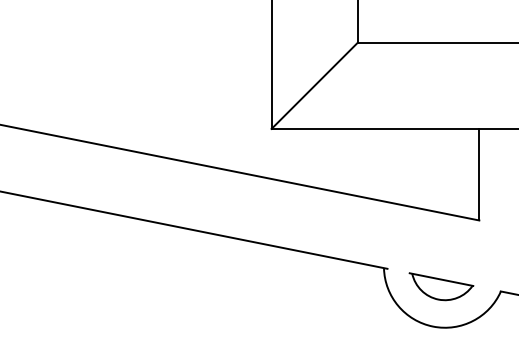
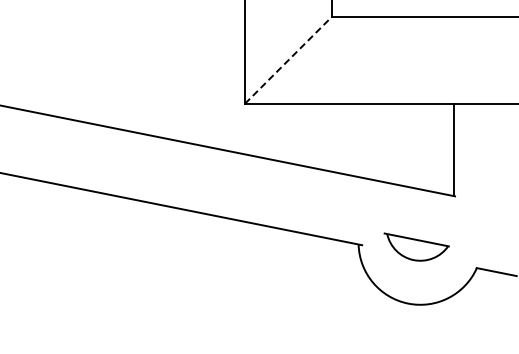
line: (314, 85) -> (288, 59), solid -> dashed
part: (441, 286) -> (416, 246), moved

